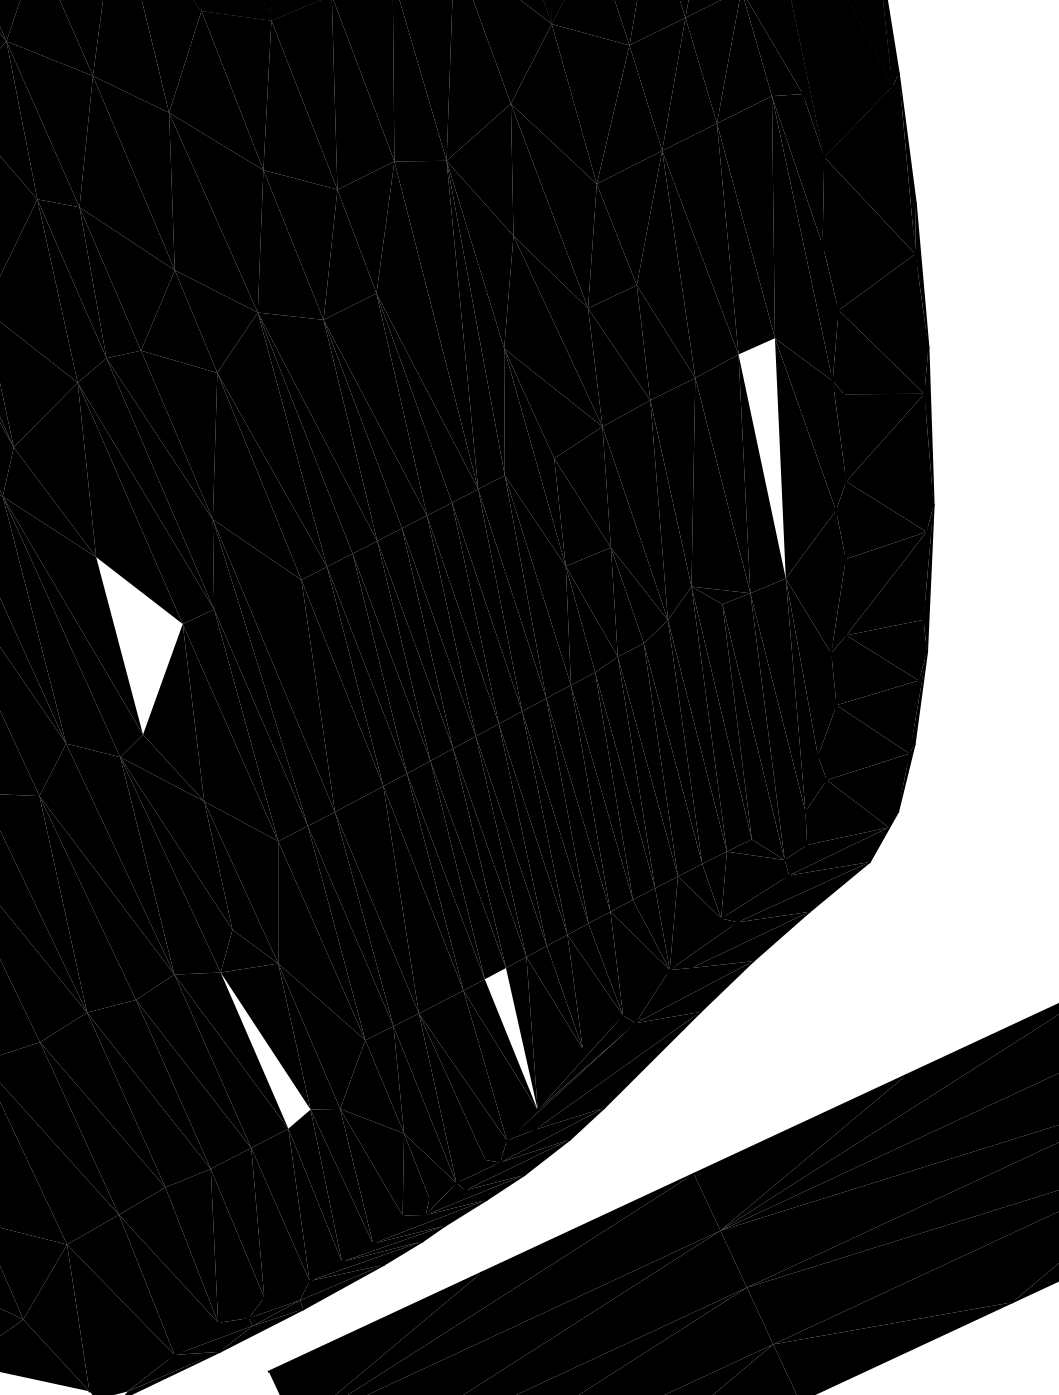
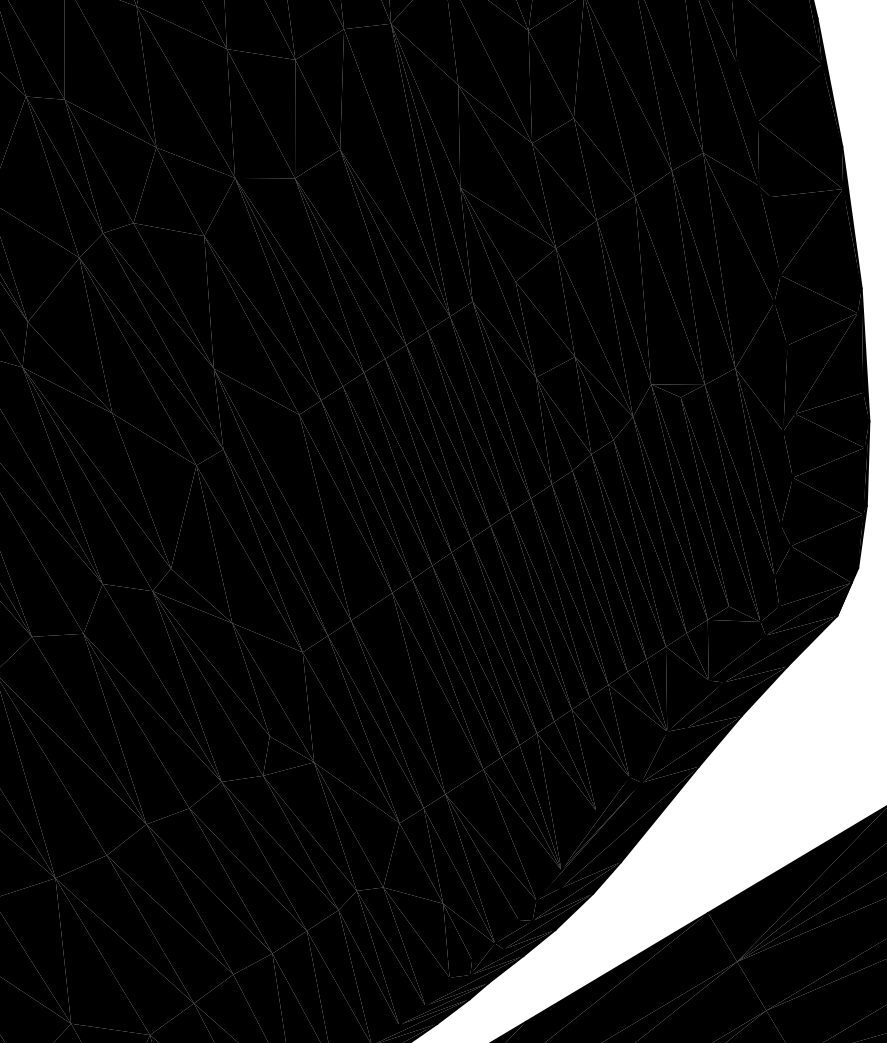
fill: (761, 458) -> (702, 262), added
fill: (139, 645) -> (159, 488), added
fill: (510, 1039) -> (530, 809), added
fill: (265, 1050) -> (310, 841), added

